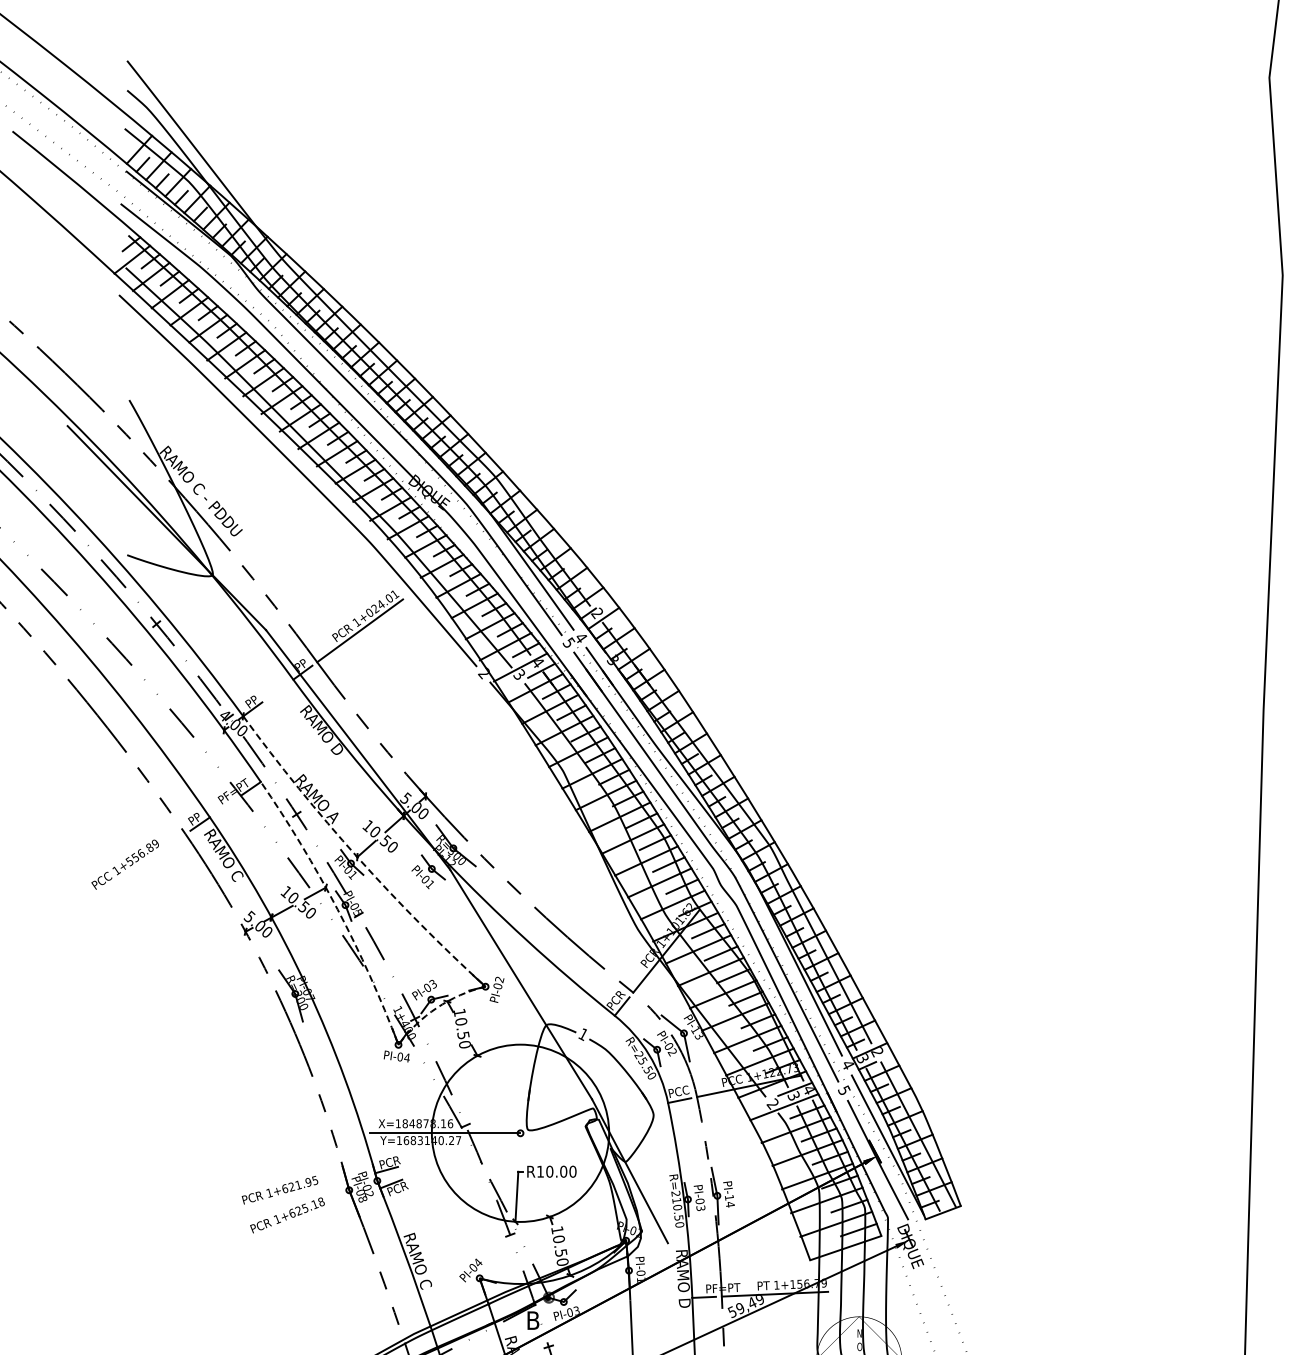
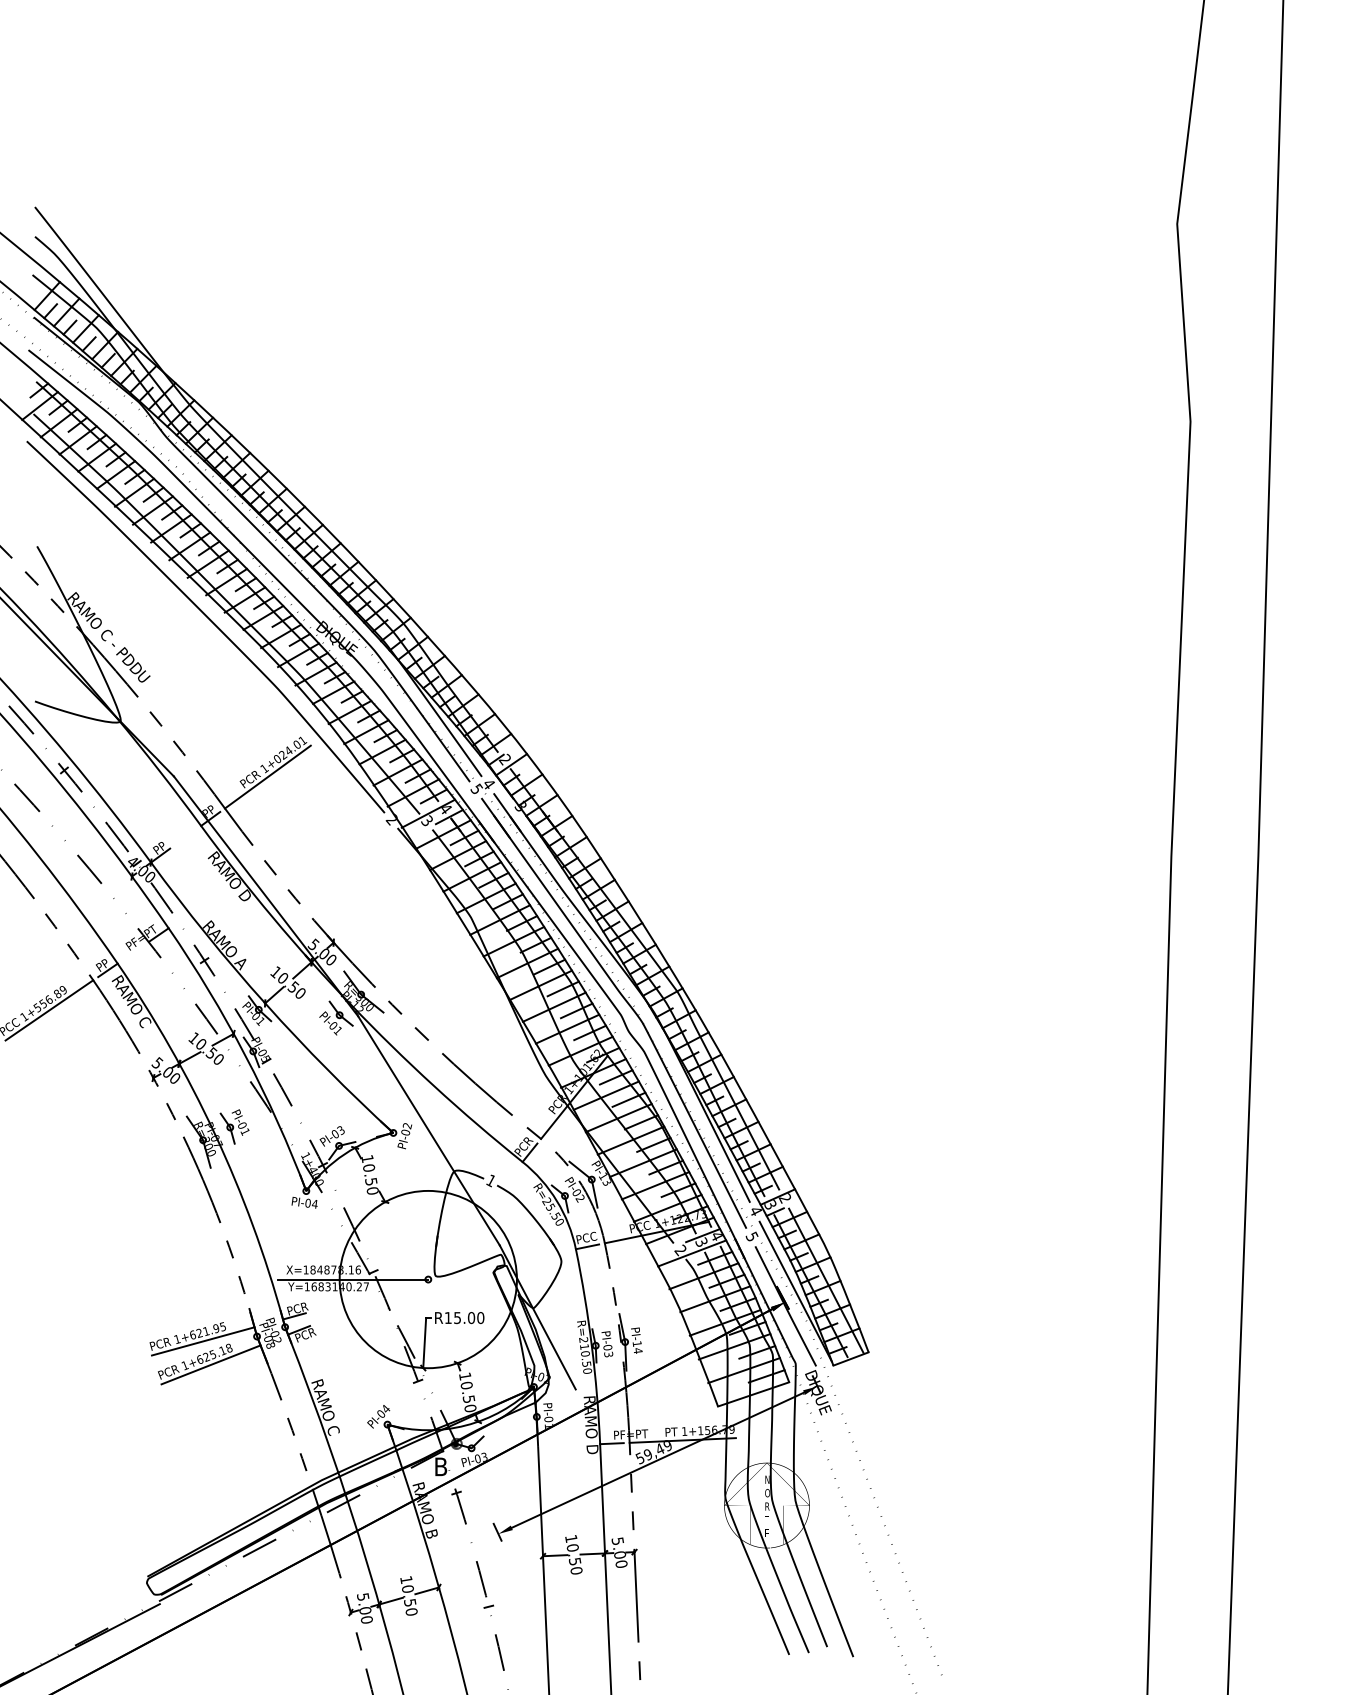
line: (141, 864) -> (49, 1010), added
part: (326, 980) -> (234, 1126), added
line: (459, 995) -> (367, 1141), dashed -> solid
text: (549, 1172) -> (457, 1318), R10.00 -> R15.00
line: (294, 1195) -> (202, 1341), added
line: (302, 1218) -> (210, 1364), added

